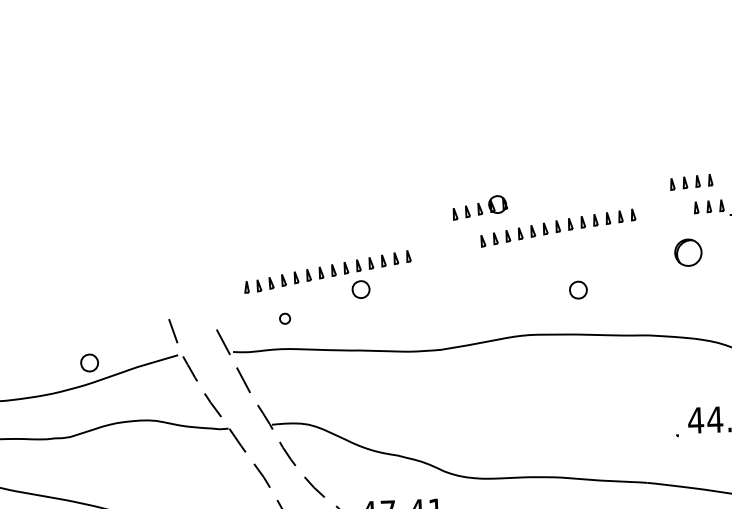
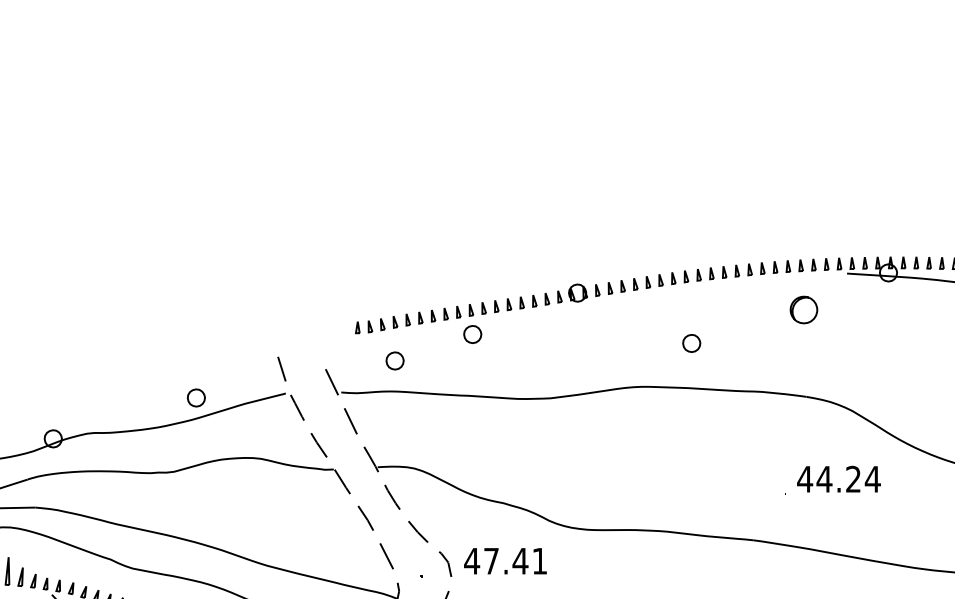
part: (691, 182) -> (781, 267), moved
part: (479, 207) -> (559, 295), moved
part: (284, 318) -> (394, 360), size x1.67

